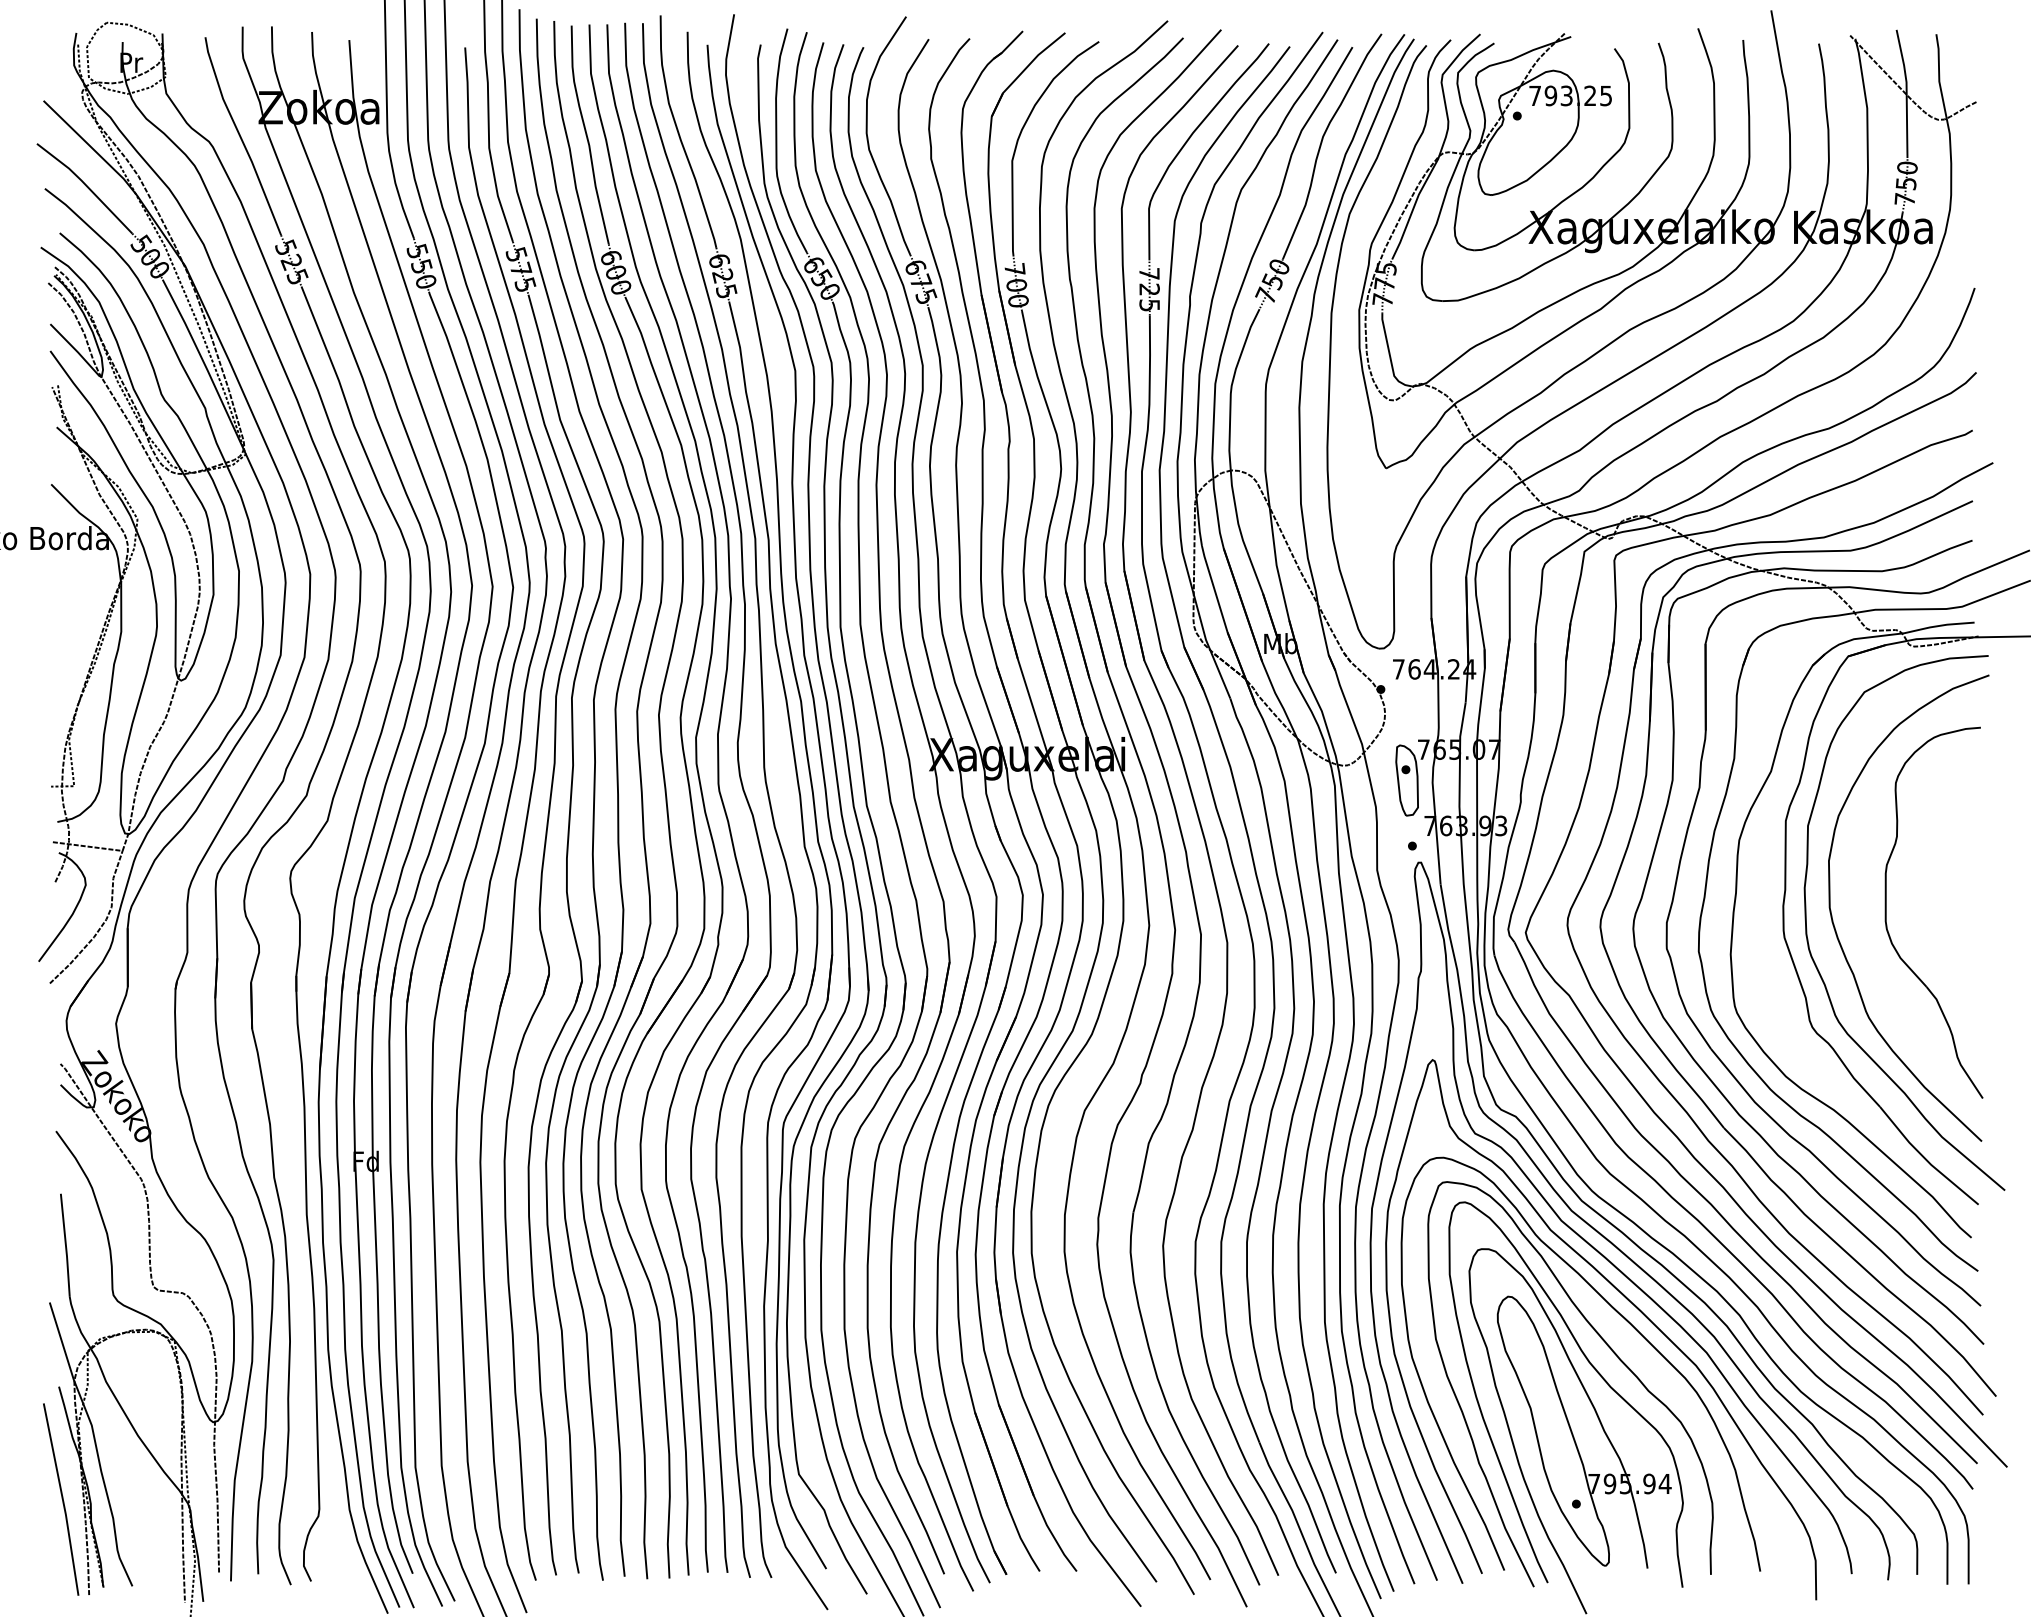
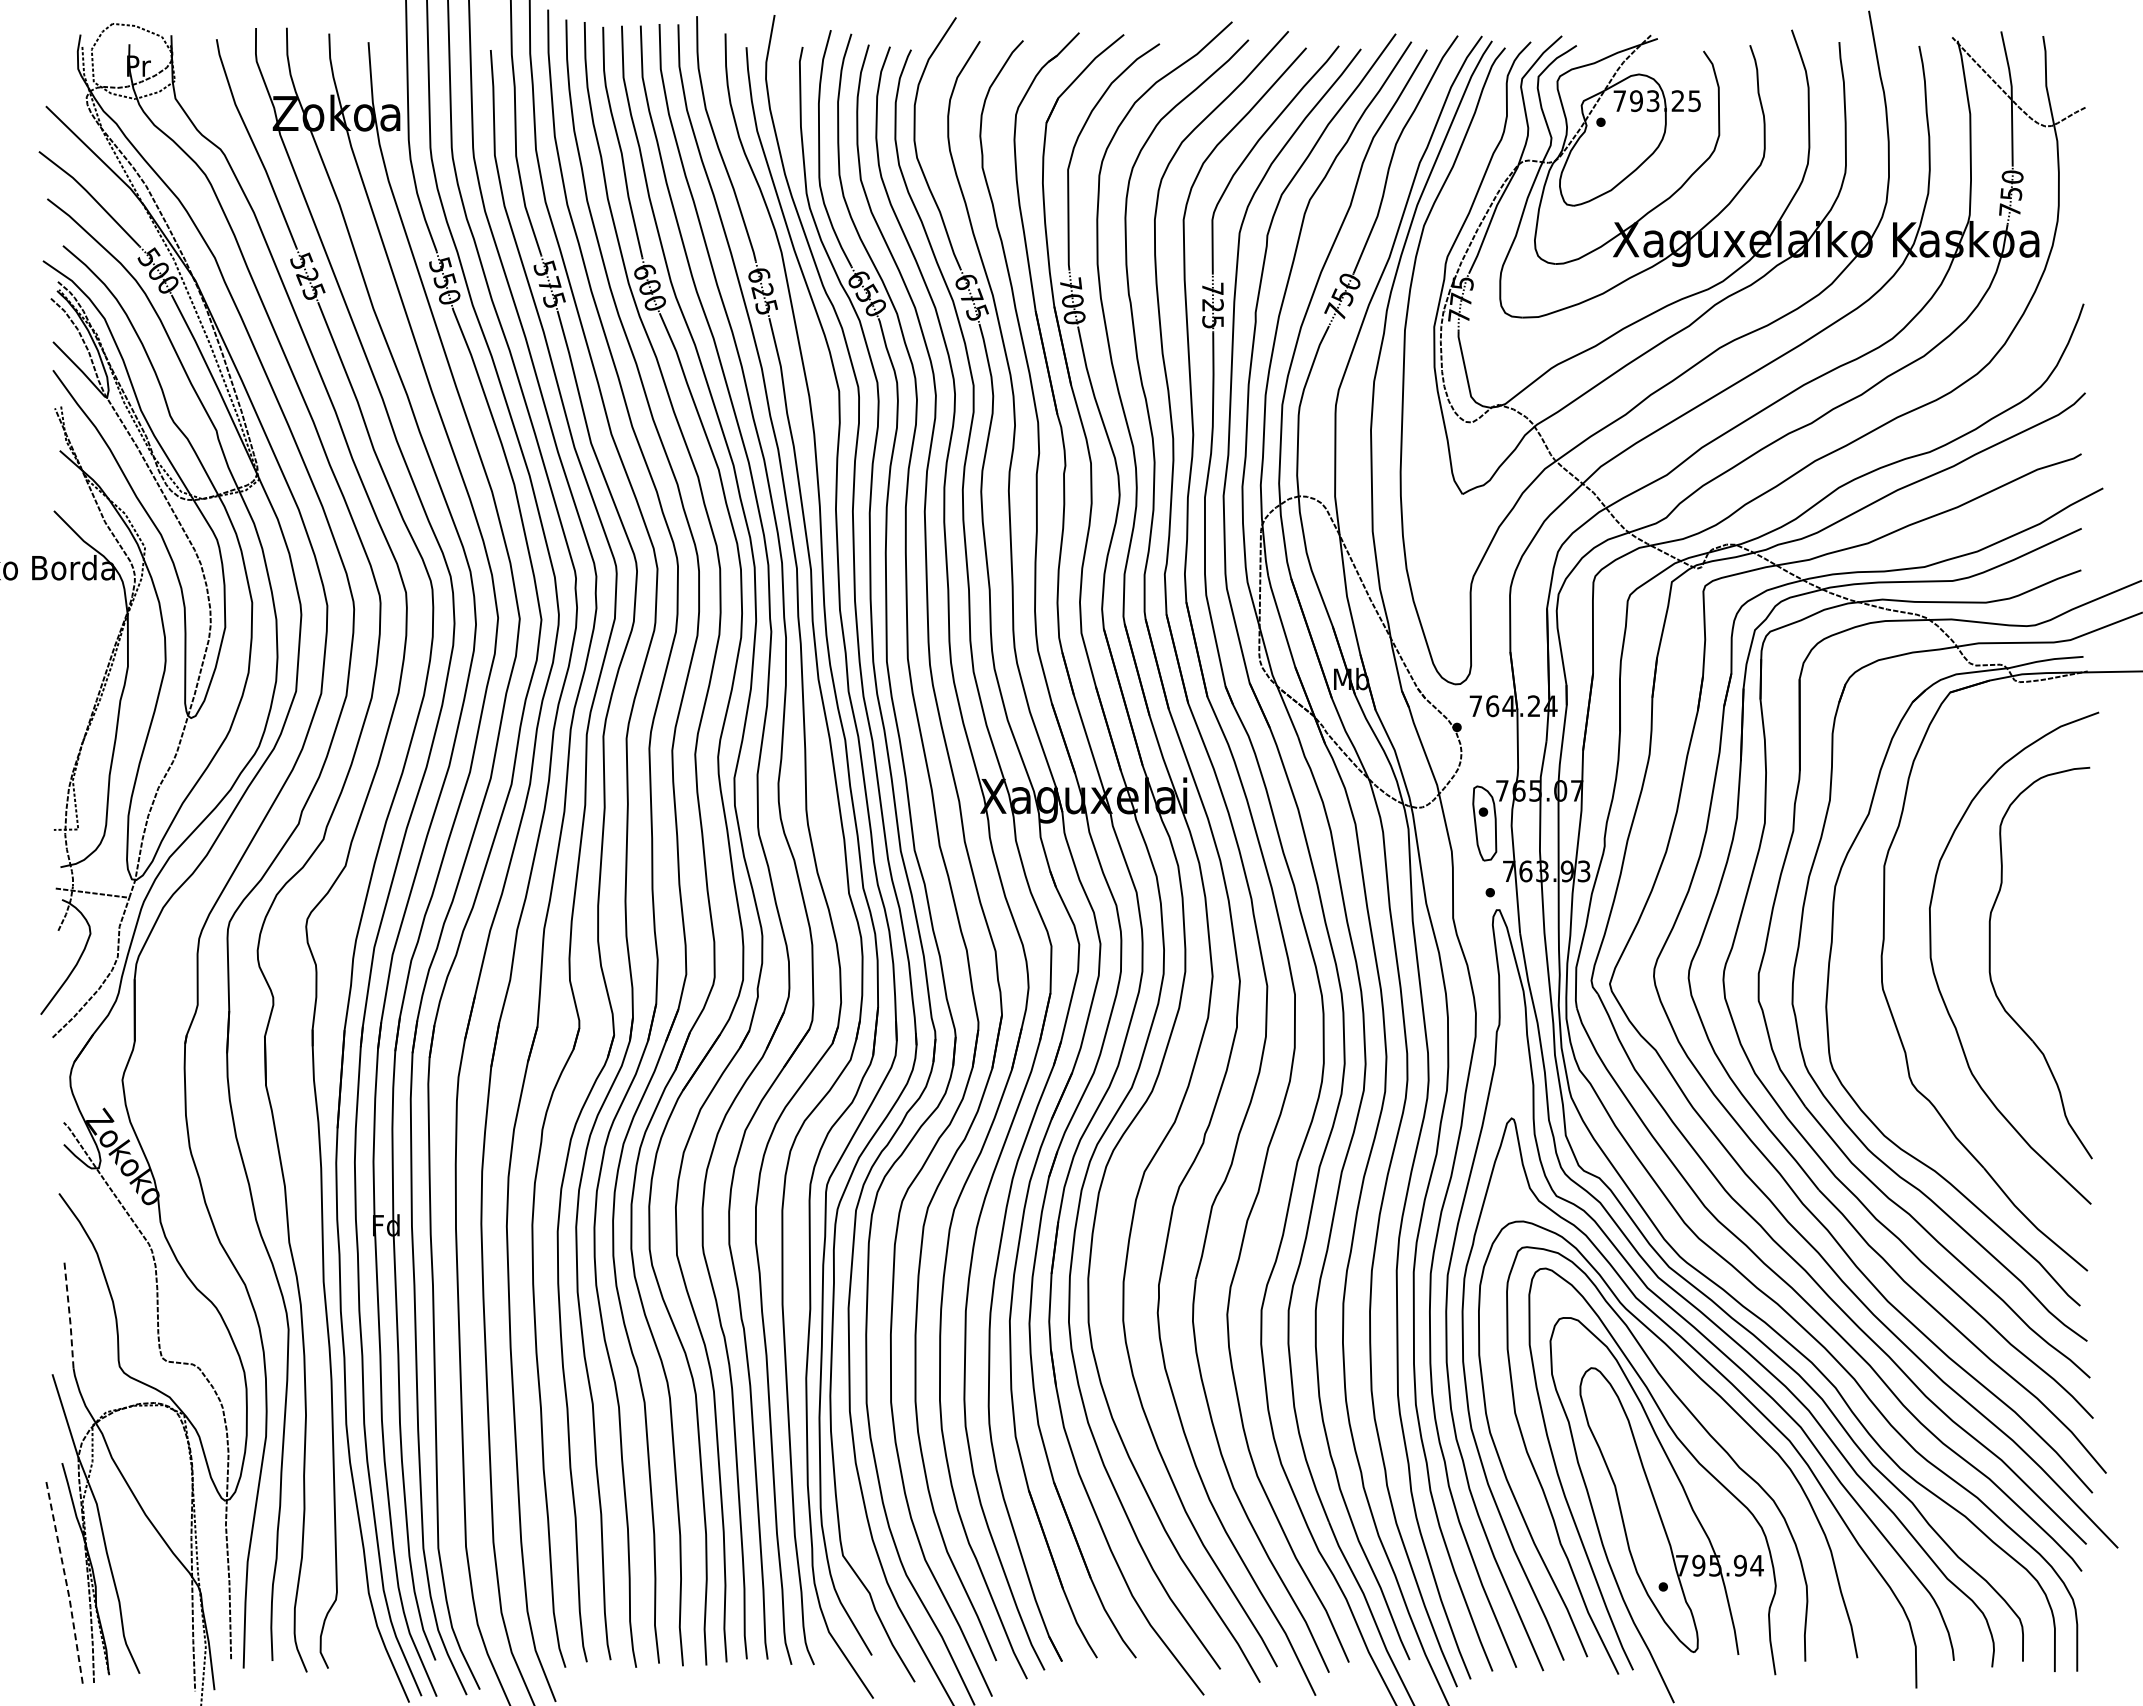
curve: (1808, 940) -> (1908, 992), removed
line: (65, 1244) -> (69, 1313), solid -> dashed
line: (63, 1499) -> (66, 1582), solid -> dashed

